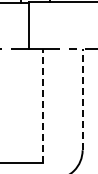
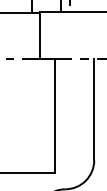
line: (82, 99) -> (94, 109), dashed -> solid
line: (42, 105) -> (54, 115), dashed -> solid

